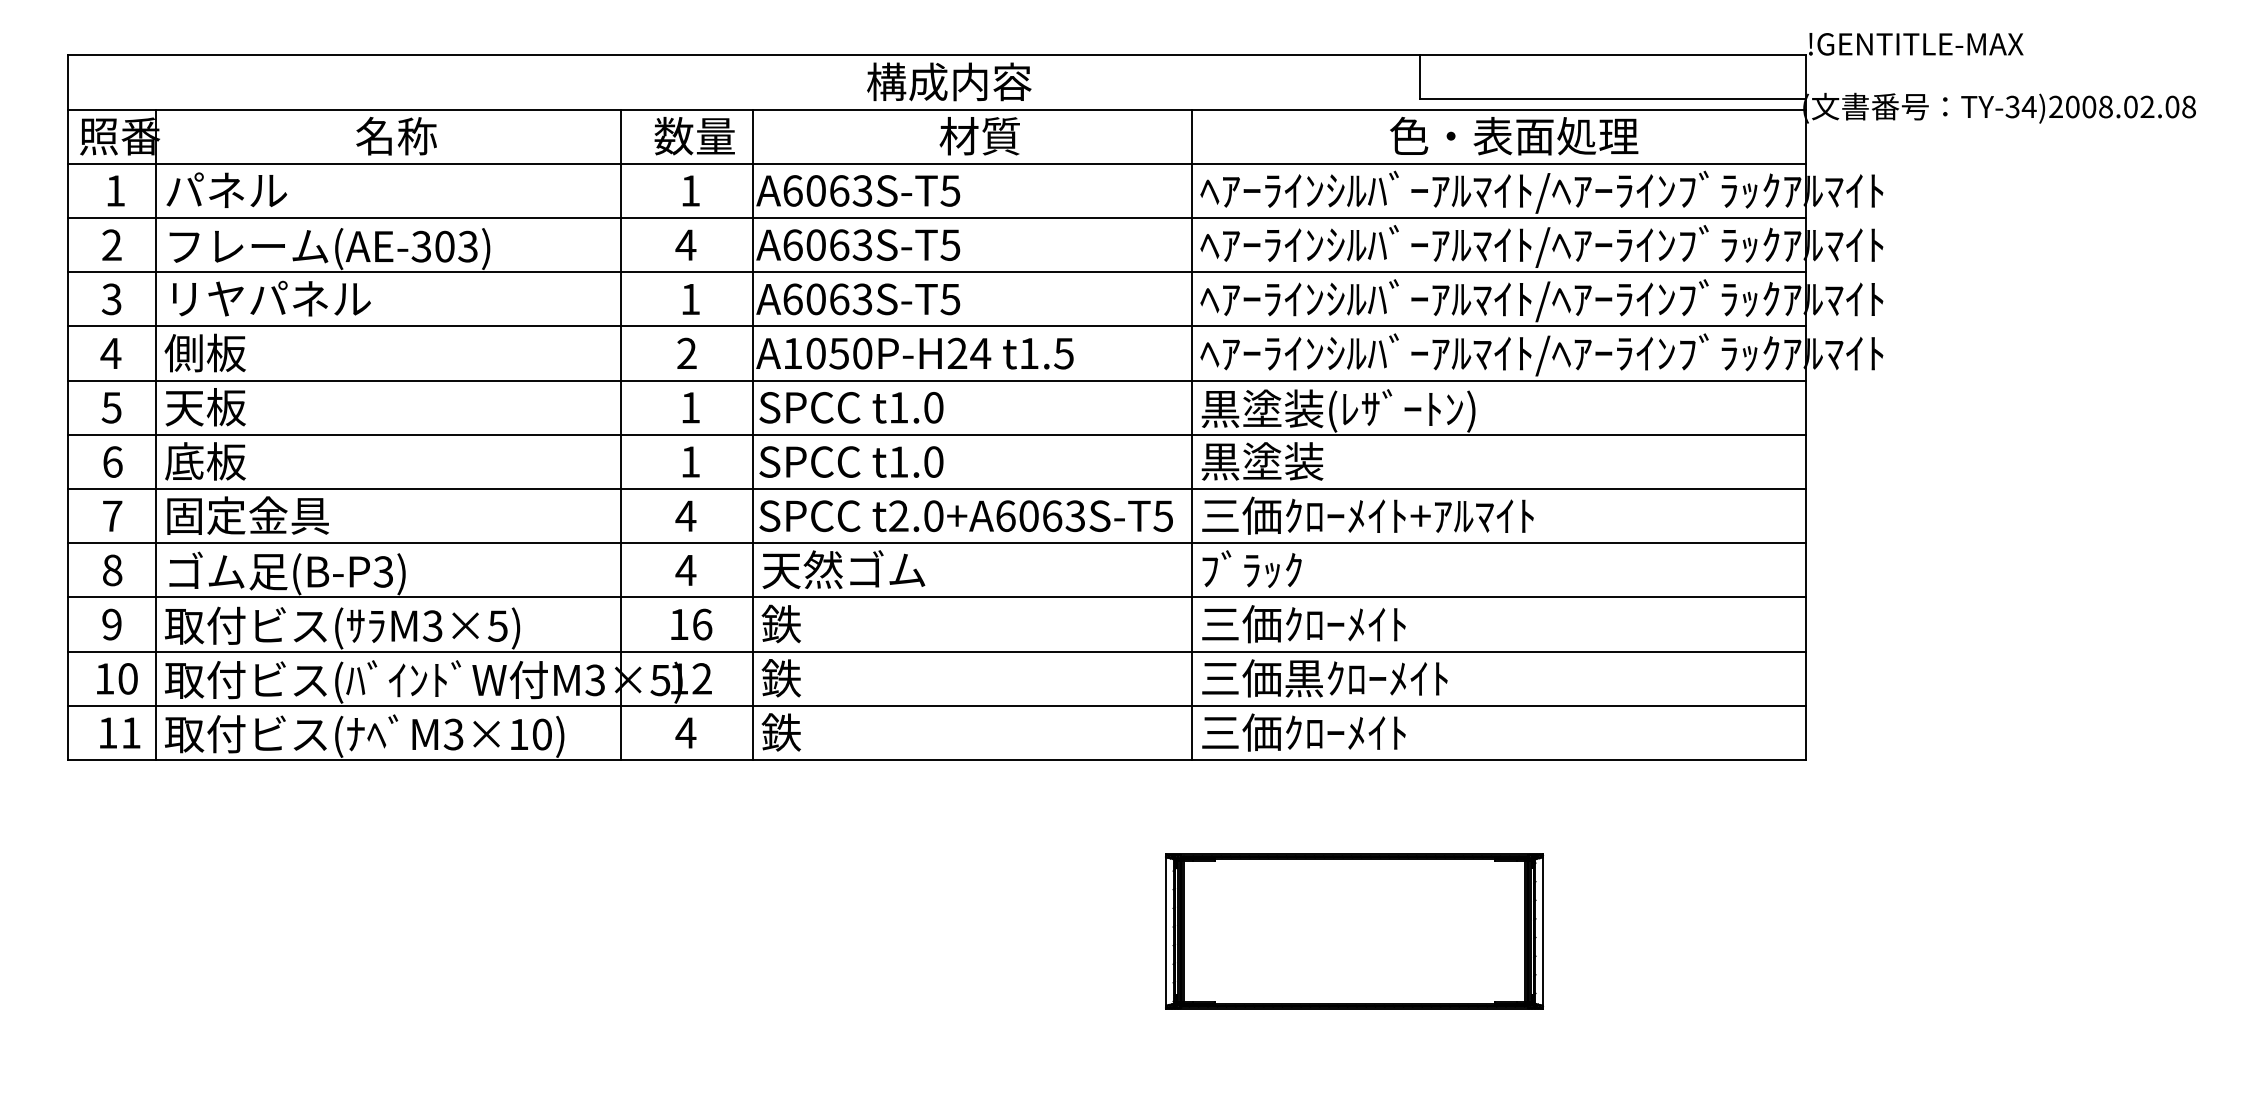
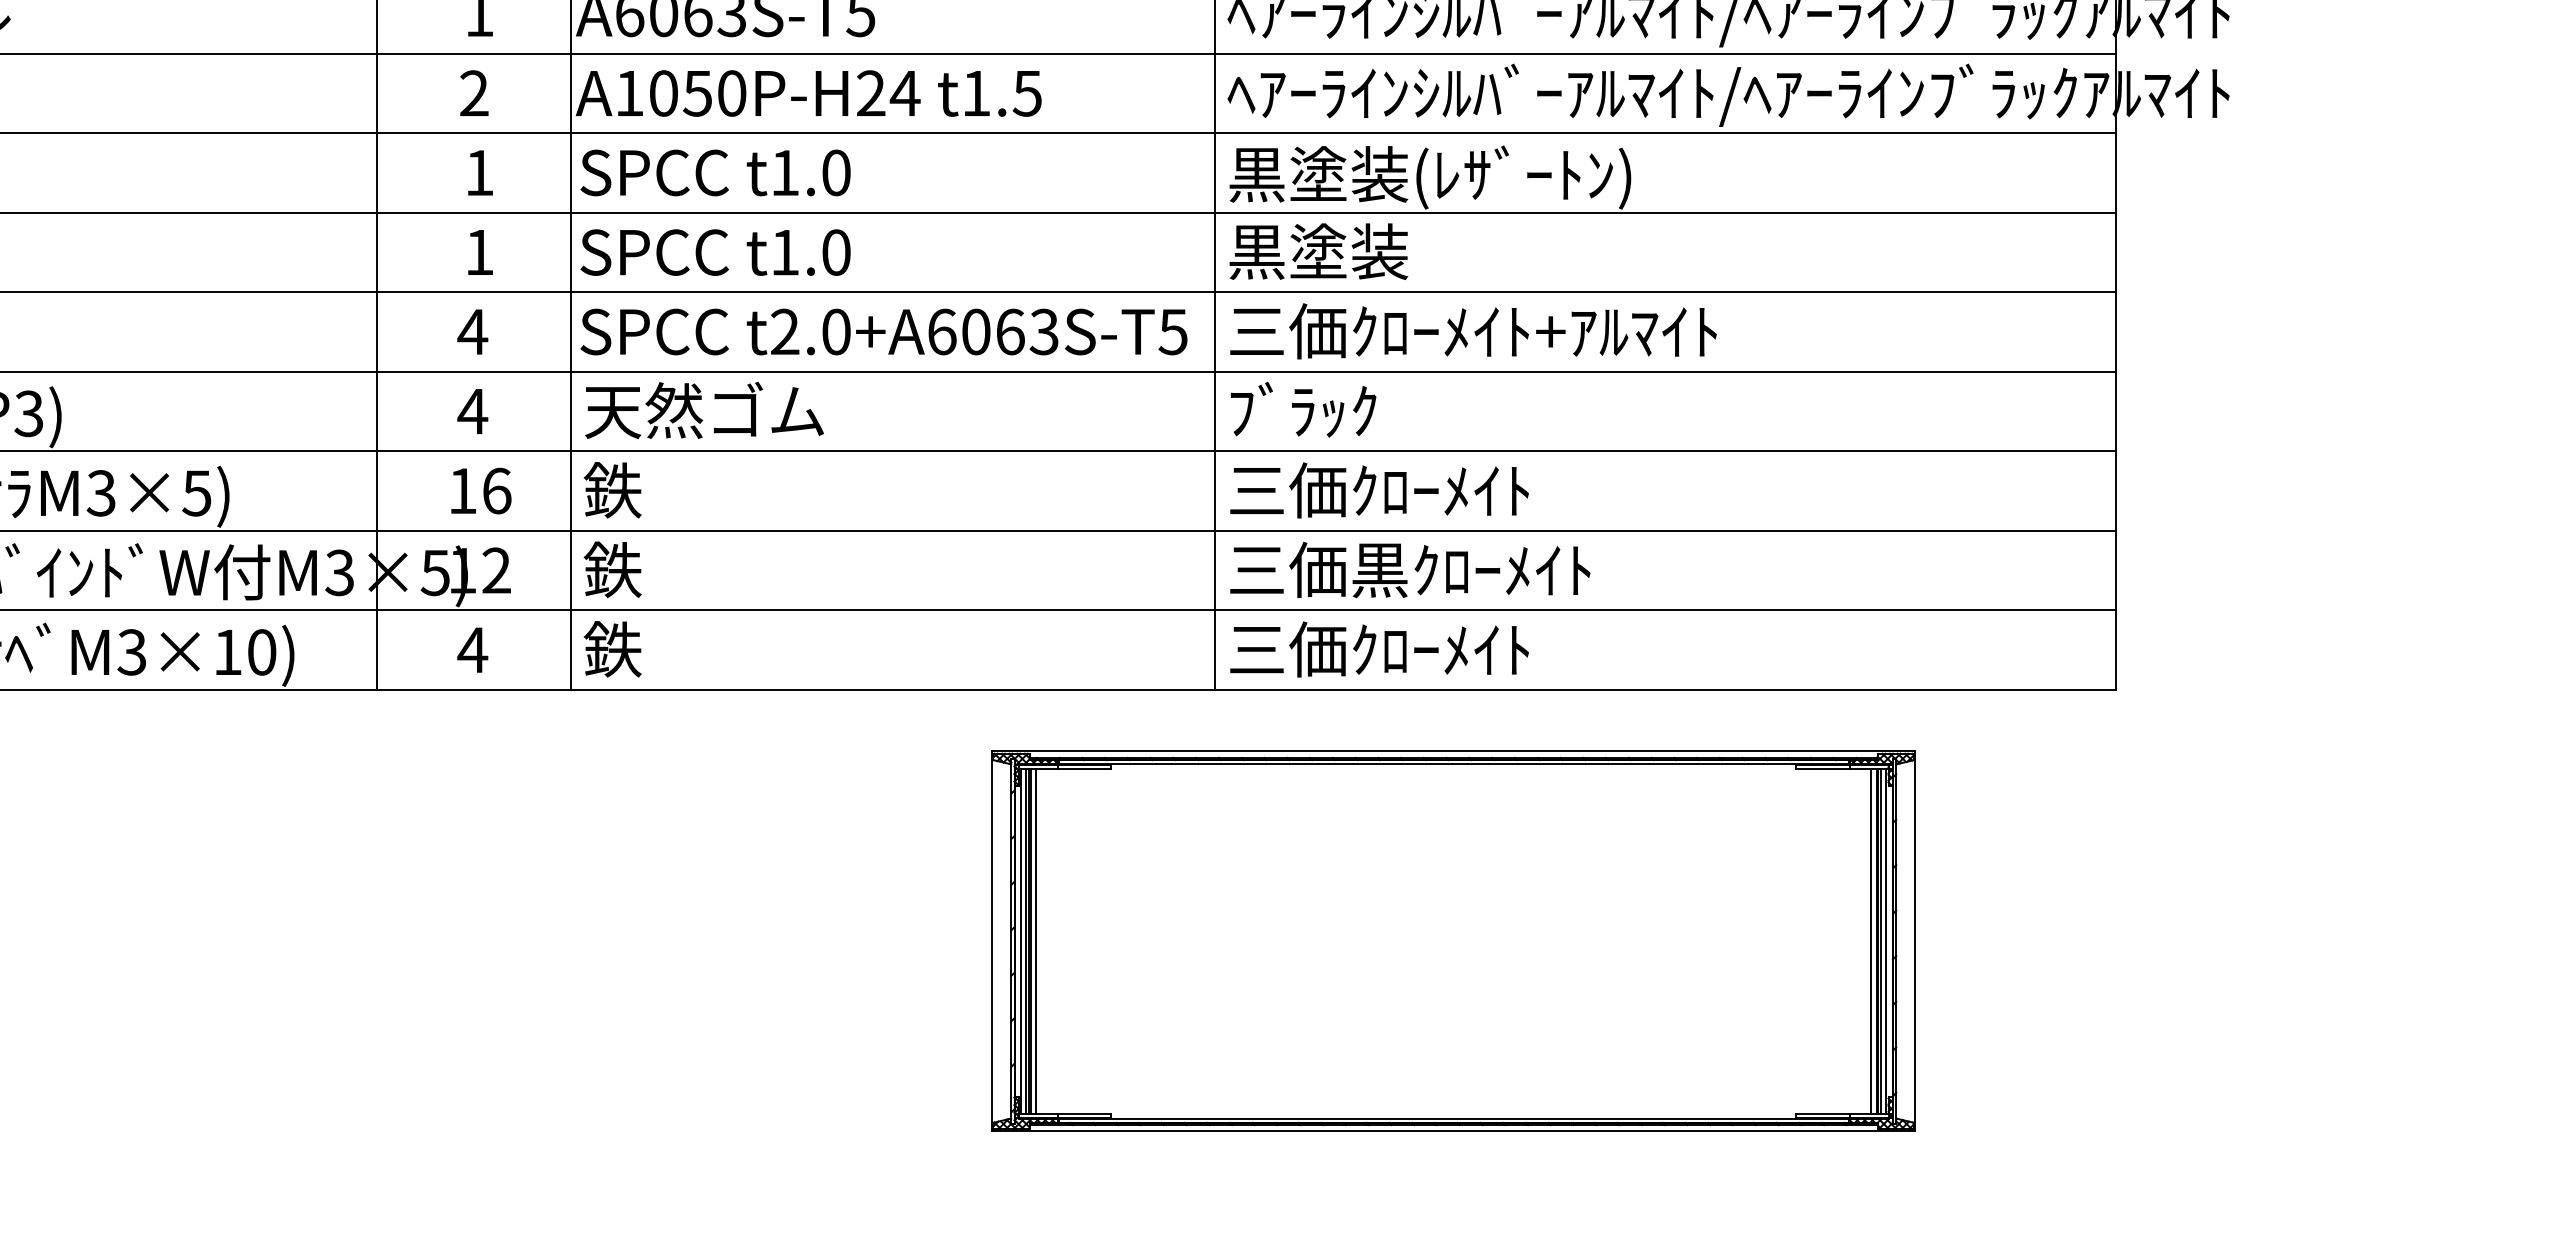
part: (1354, 931) -> (1453, 941), size x1.67

